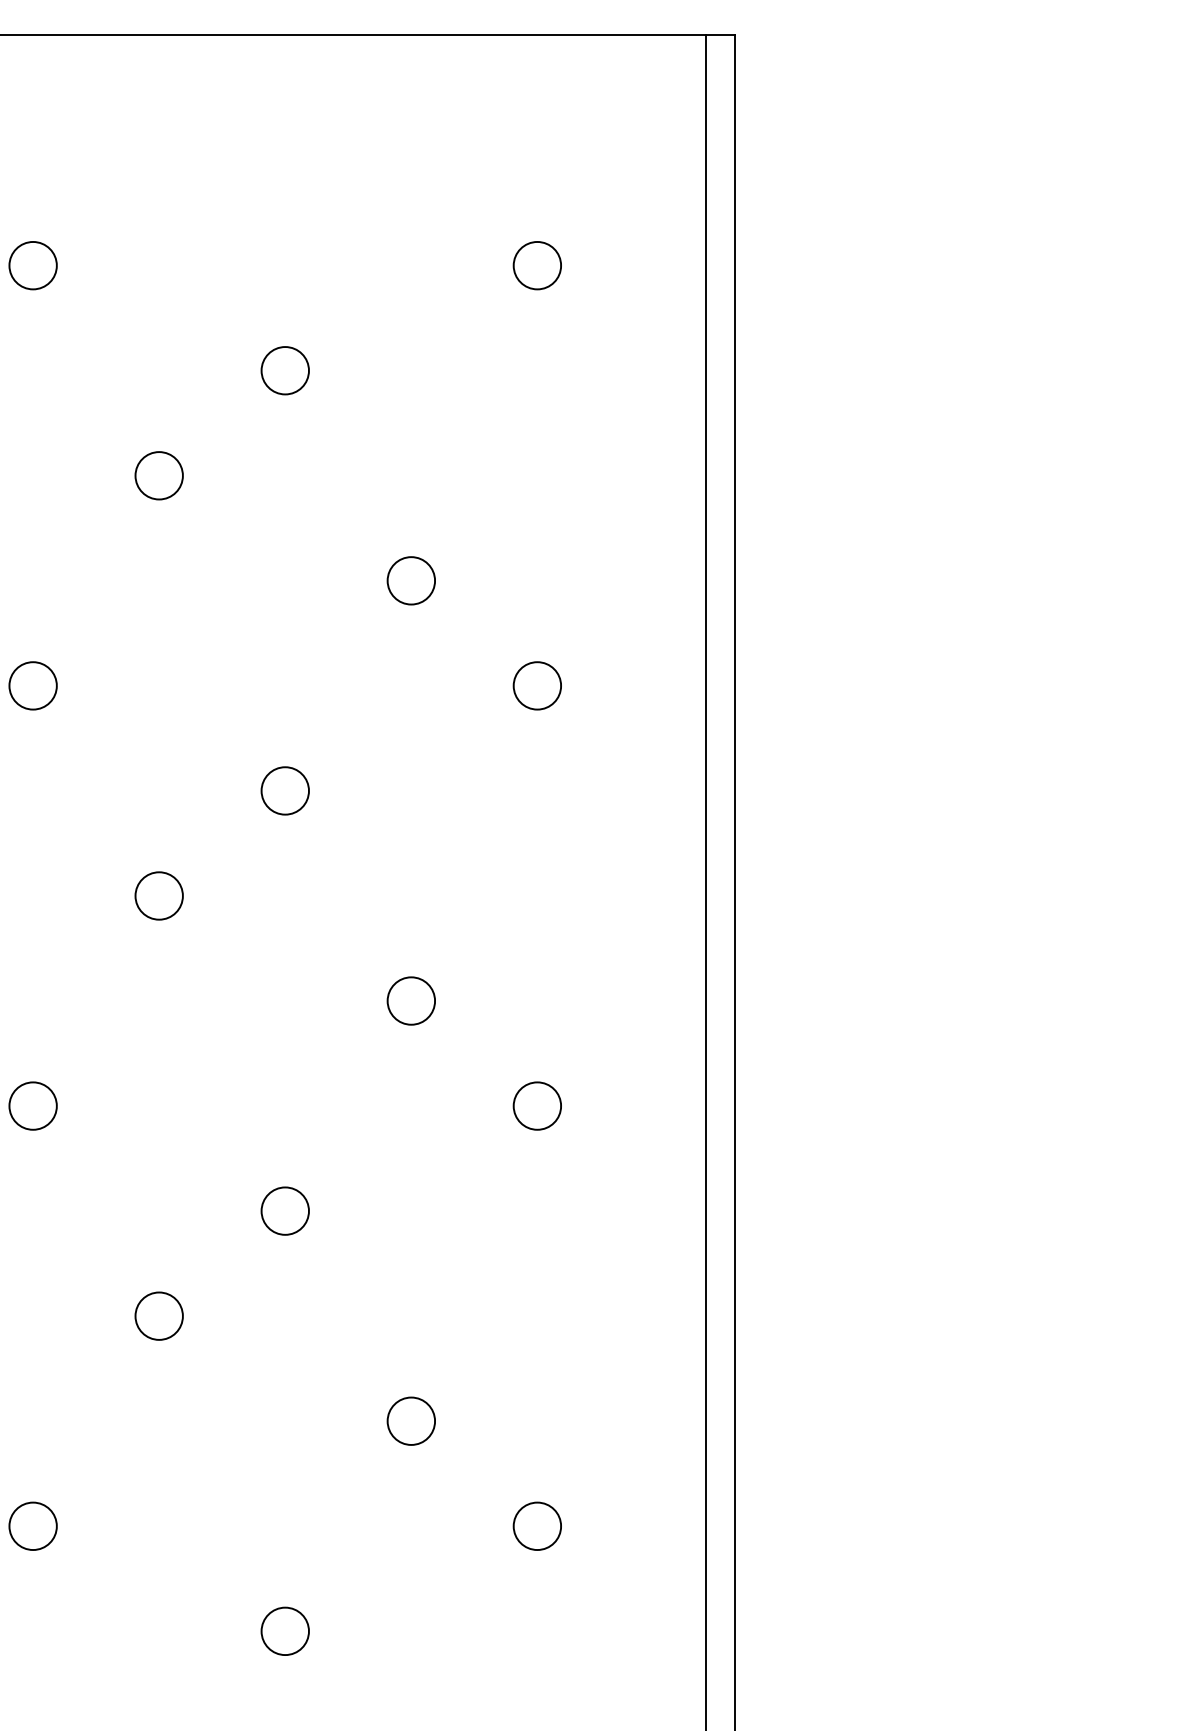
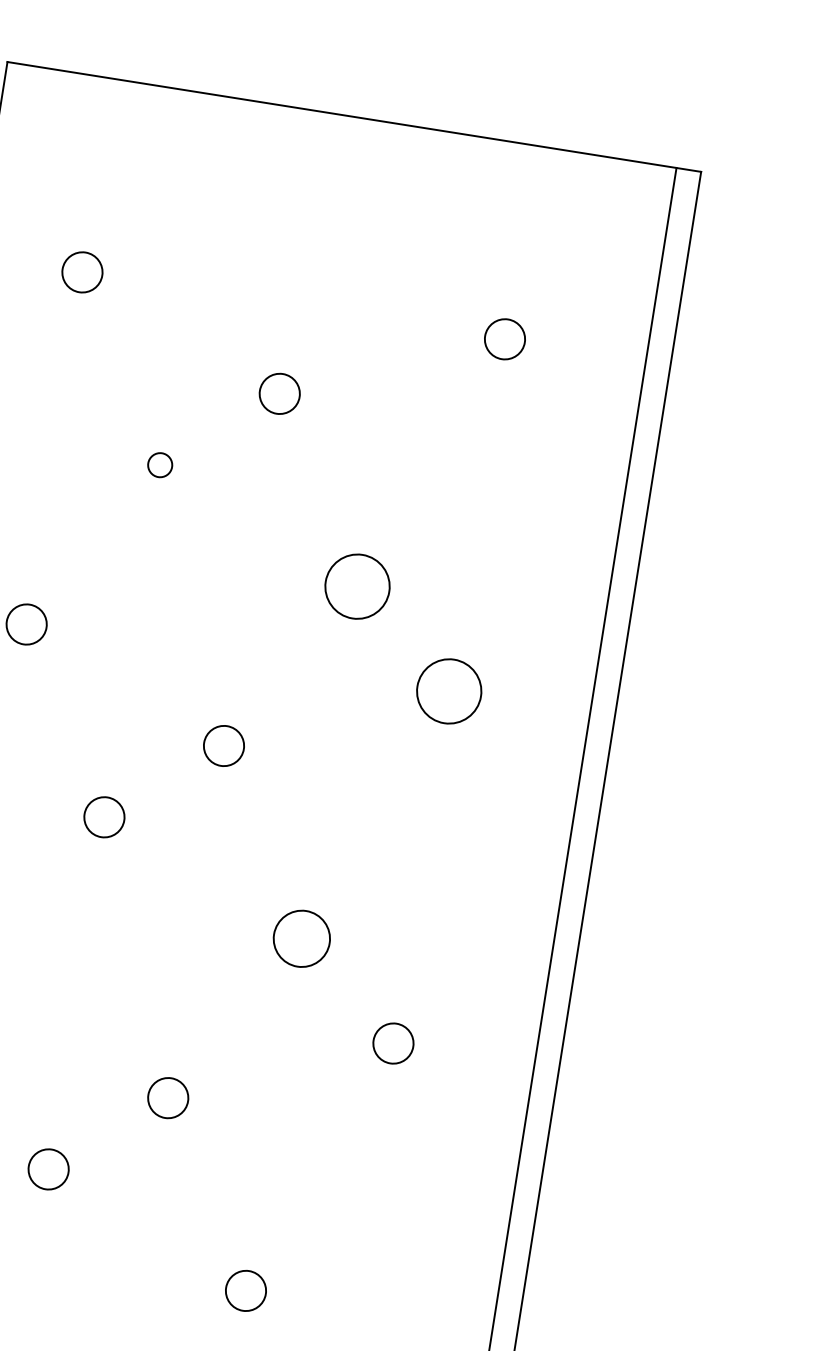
circle: (158, 475) -> (159, 464), size x0.6
circle: (411, 580) -> (357, 586), size x1.6
circle: (537, 685) -> (449, 691), size x1.6
circle: (410, 1000) -> (301, 938), size x1.4

